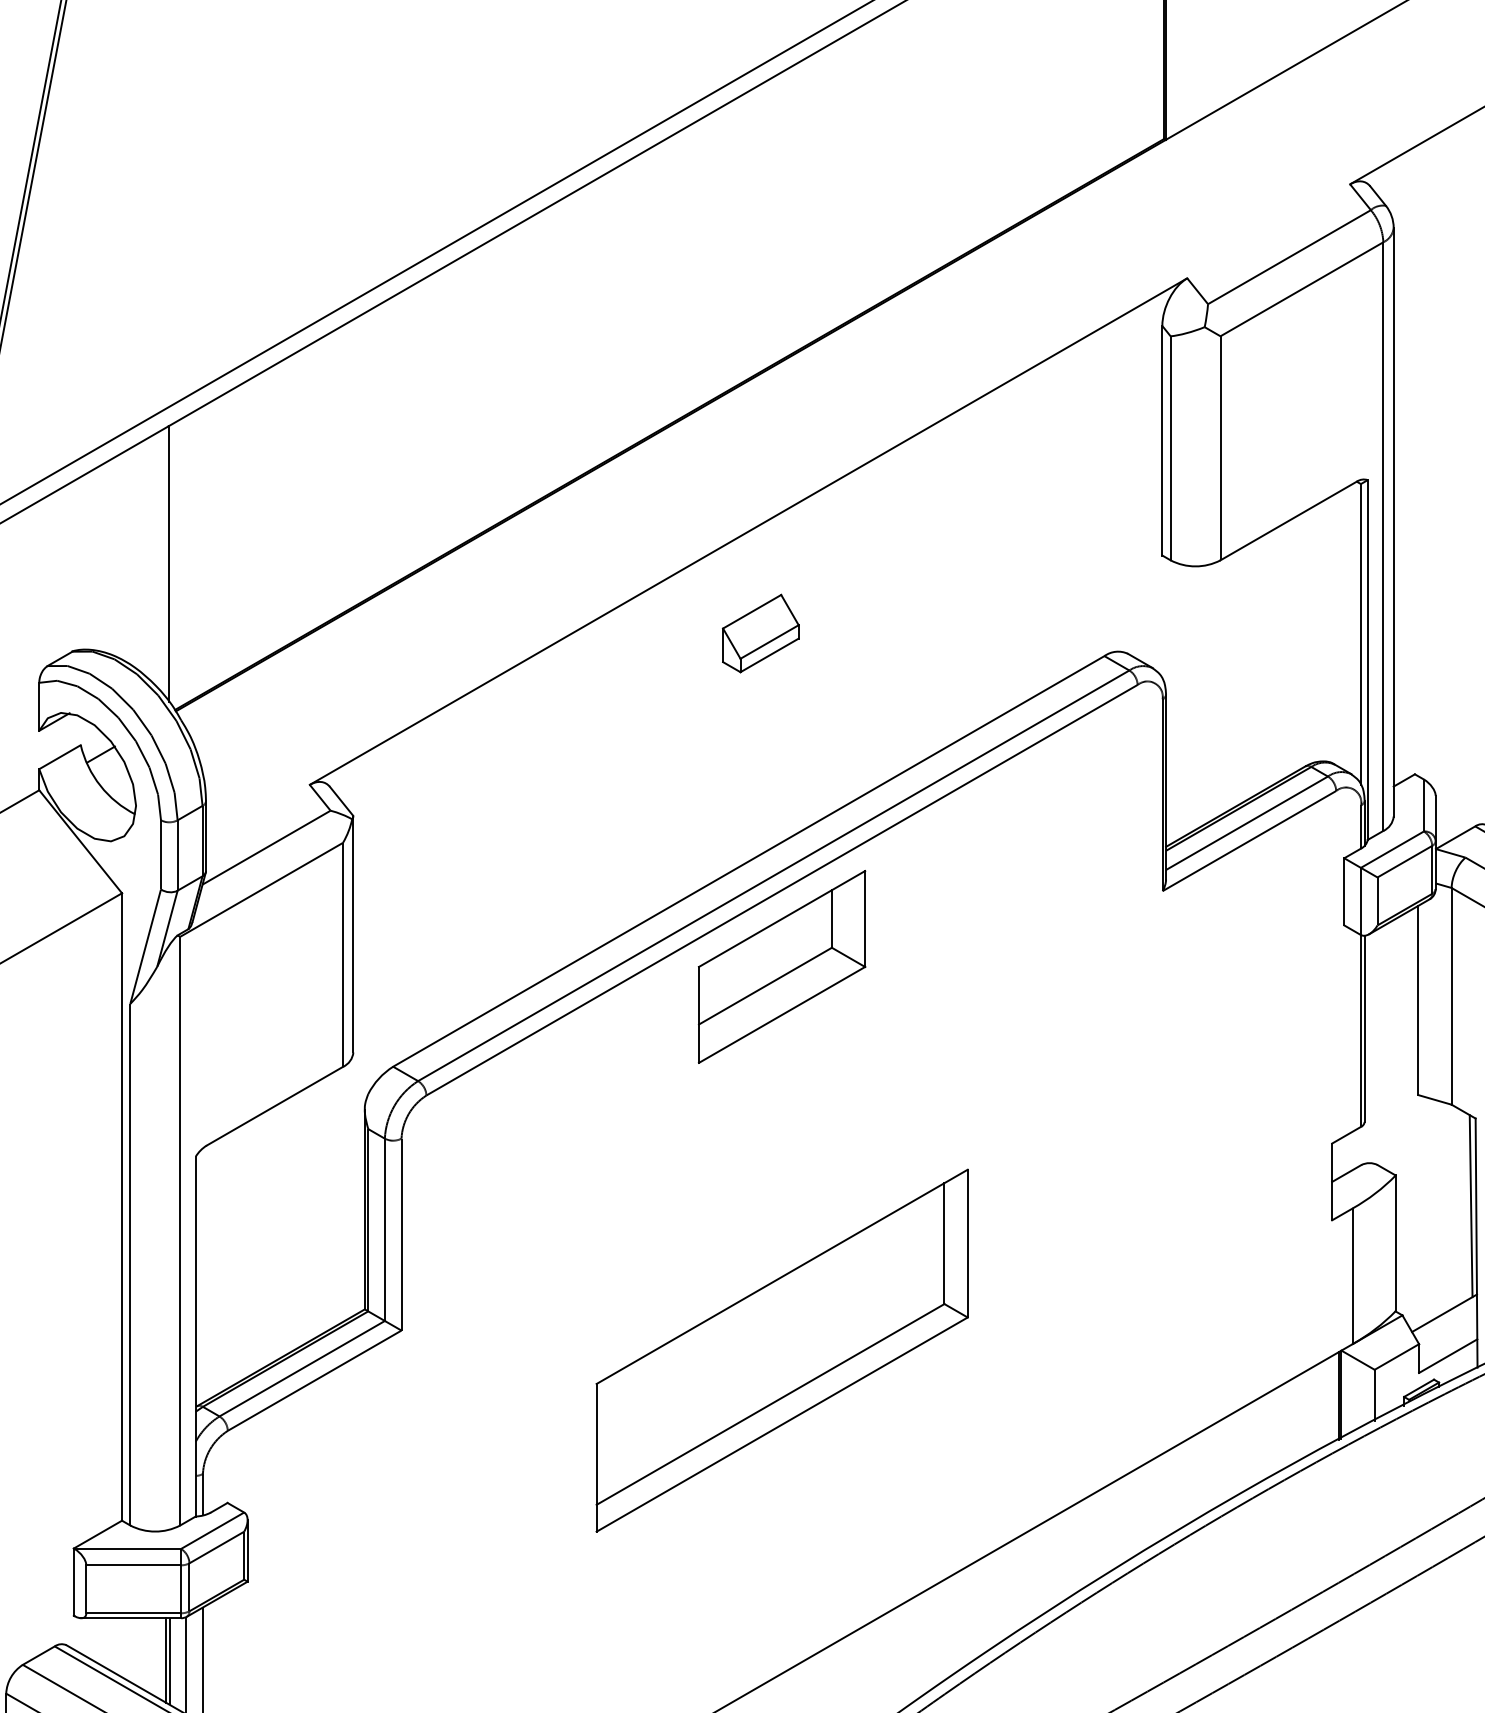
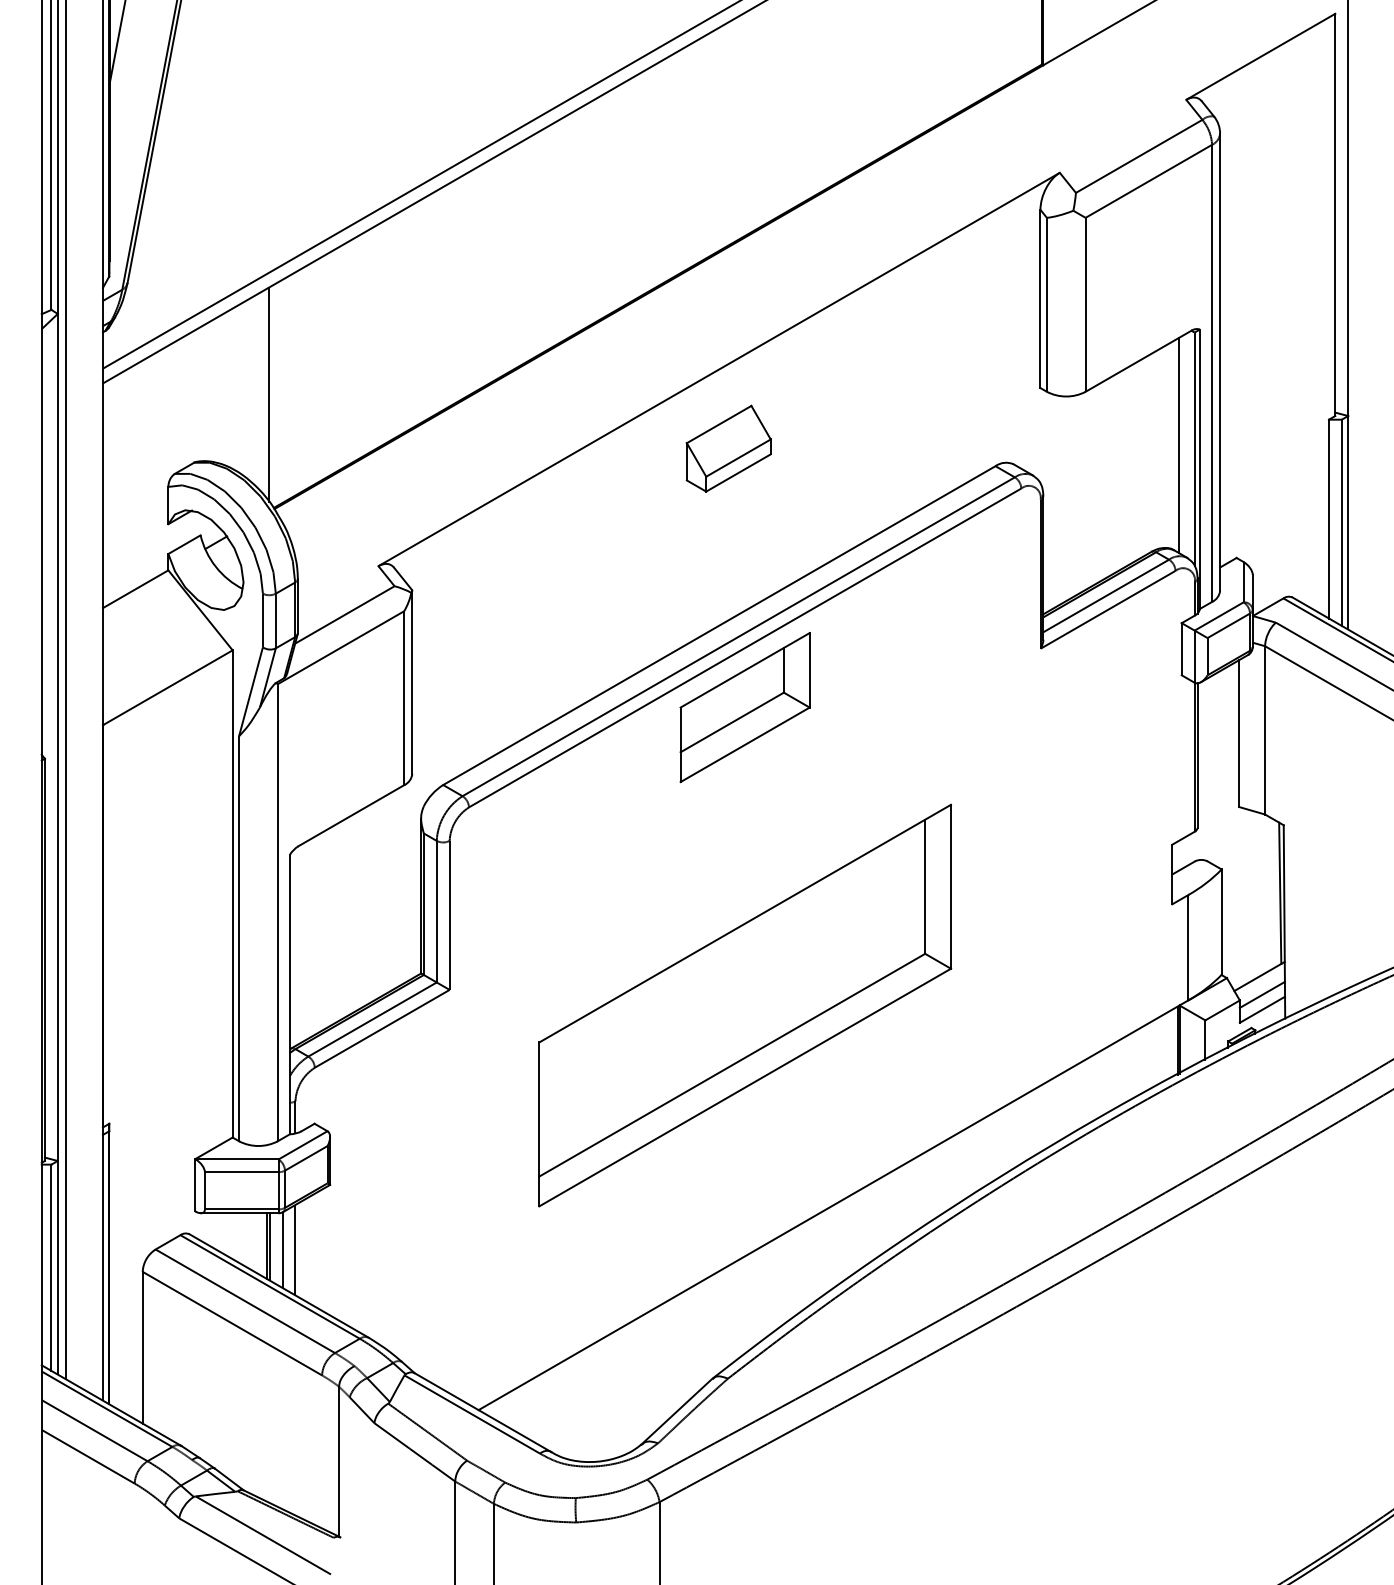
line: (1340, 629) -> (1178, 445), added
part: (760, 633) -> (728, 448), size x1.43
line: (1446, 1336) -> (1261, 994), added
part: (782, 1350) -> (745, 1005), size x1.43

